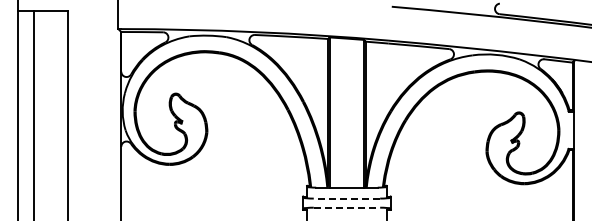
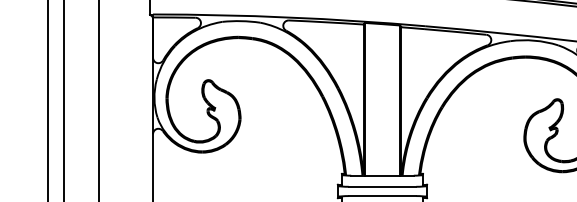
line: (346, 198) -> (382, 186), dashed -> solid
line: (347, 207) -> (383, 195), dashed -> solid

